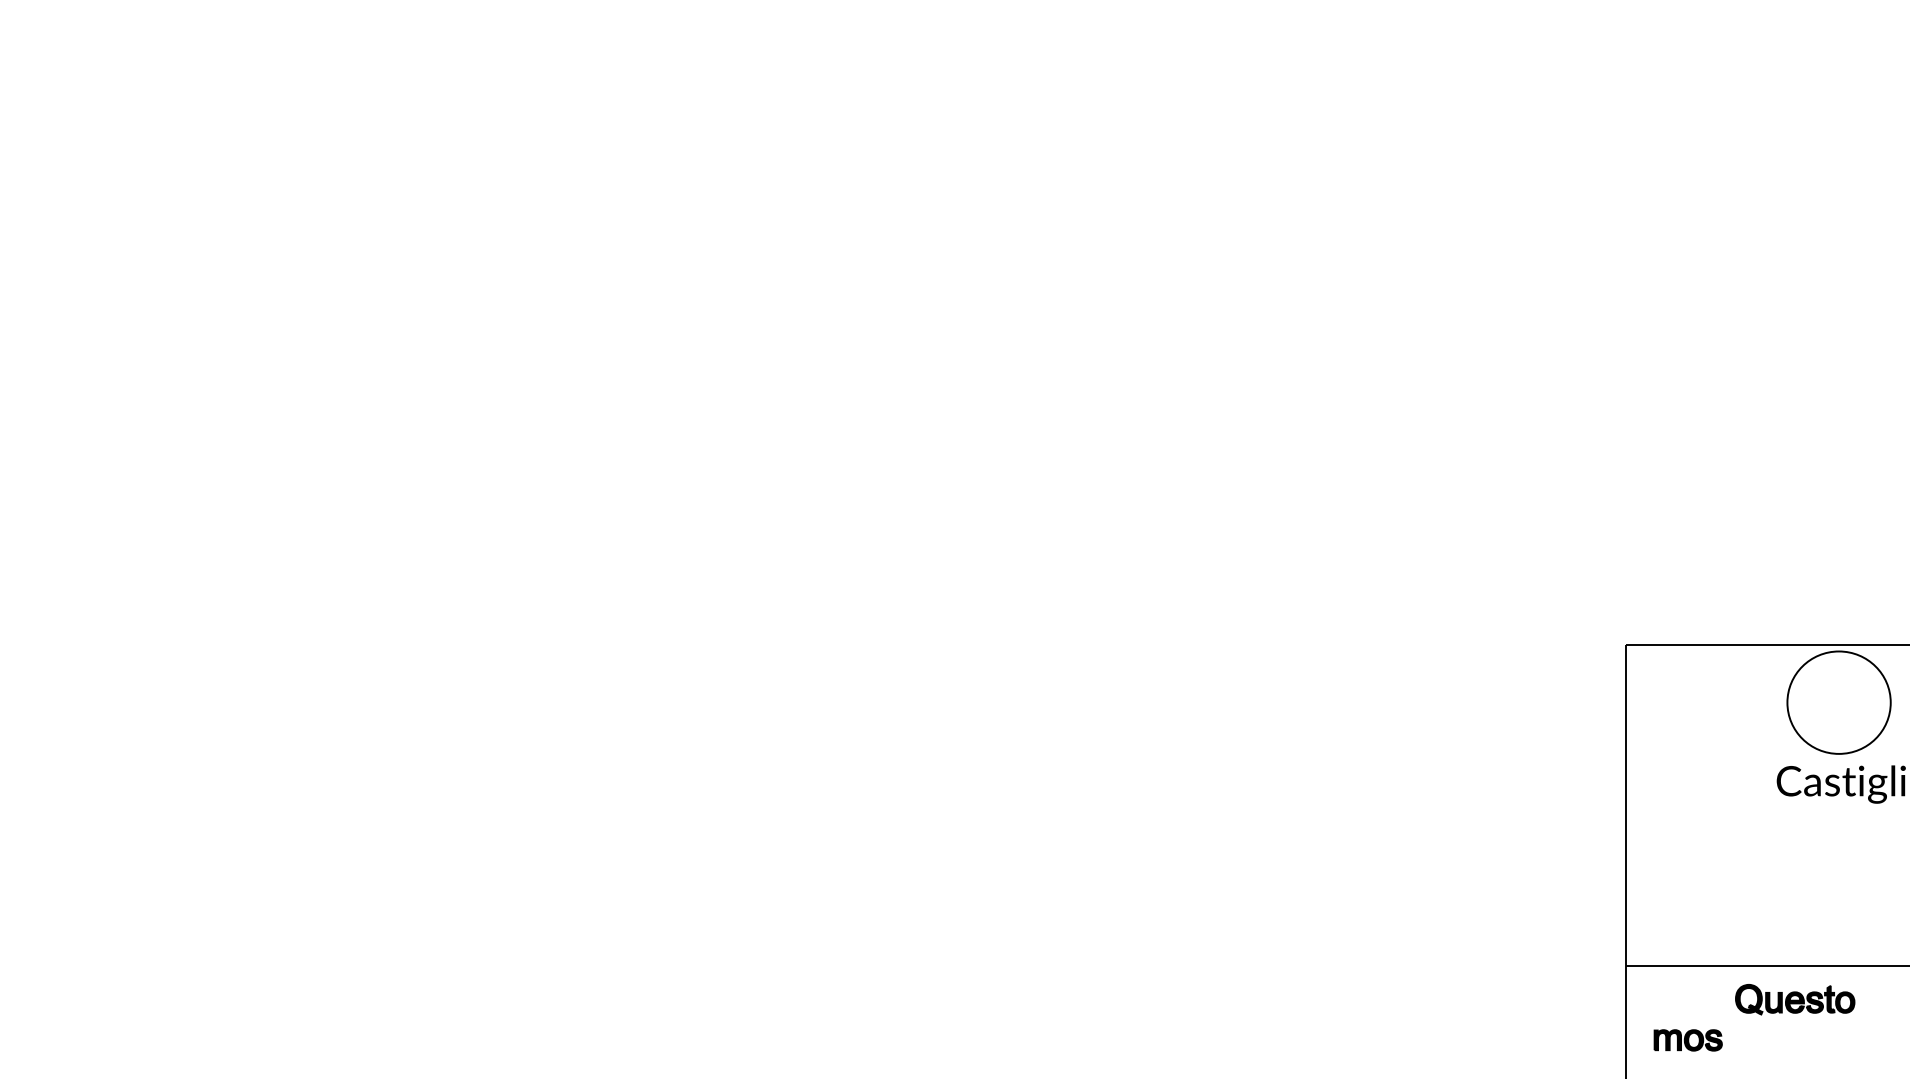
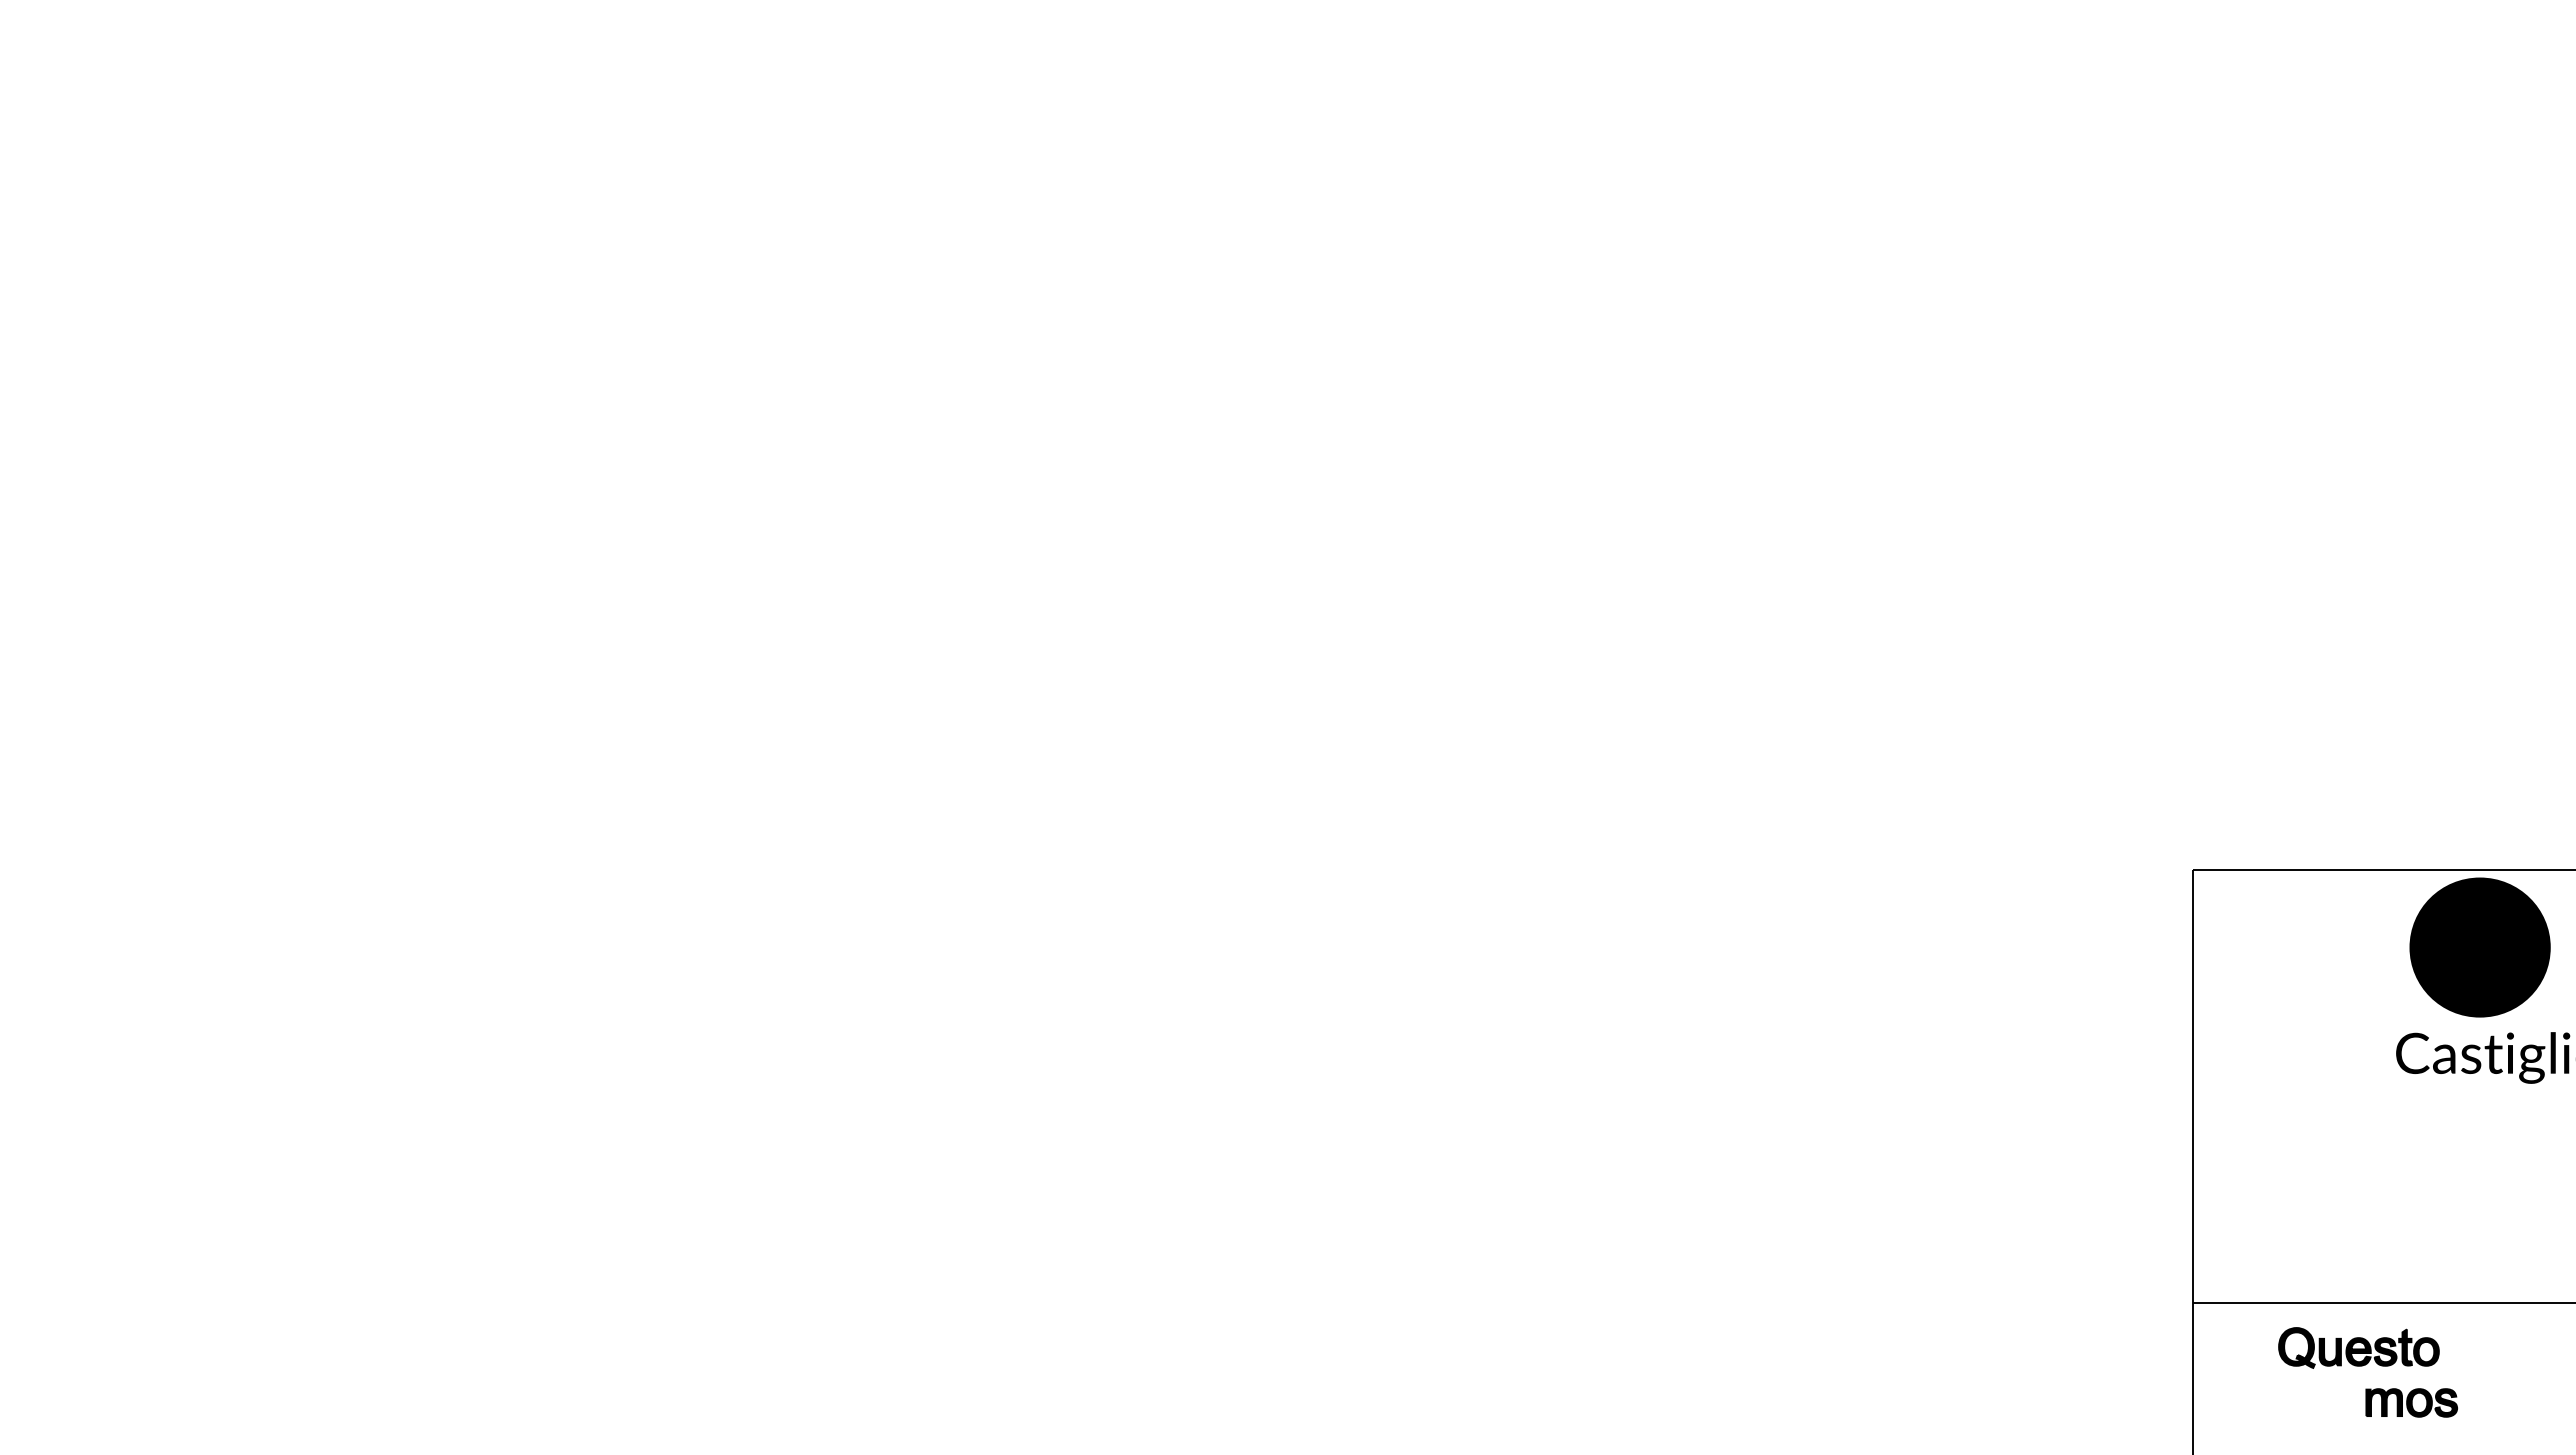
fill: (1838, 702) -> (2479, 947), added
part: (1794, 999) -> (2358, 1347), moved
part: (1688, 1040) -> (2411, 1402), moved

